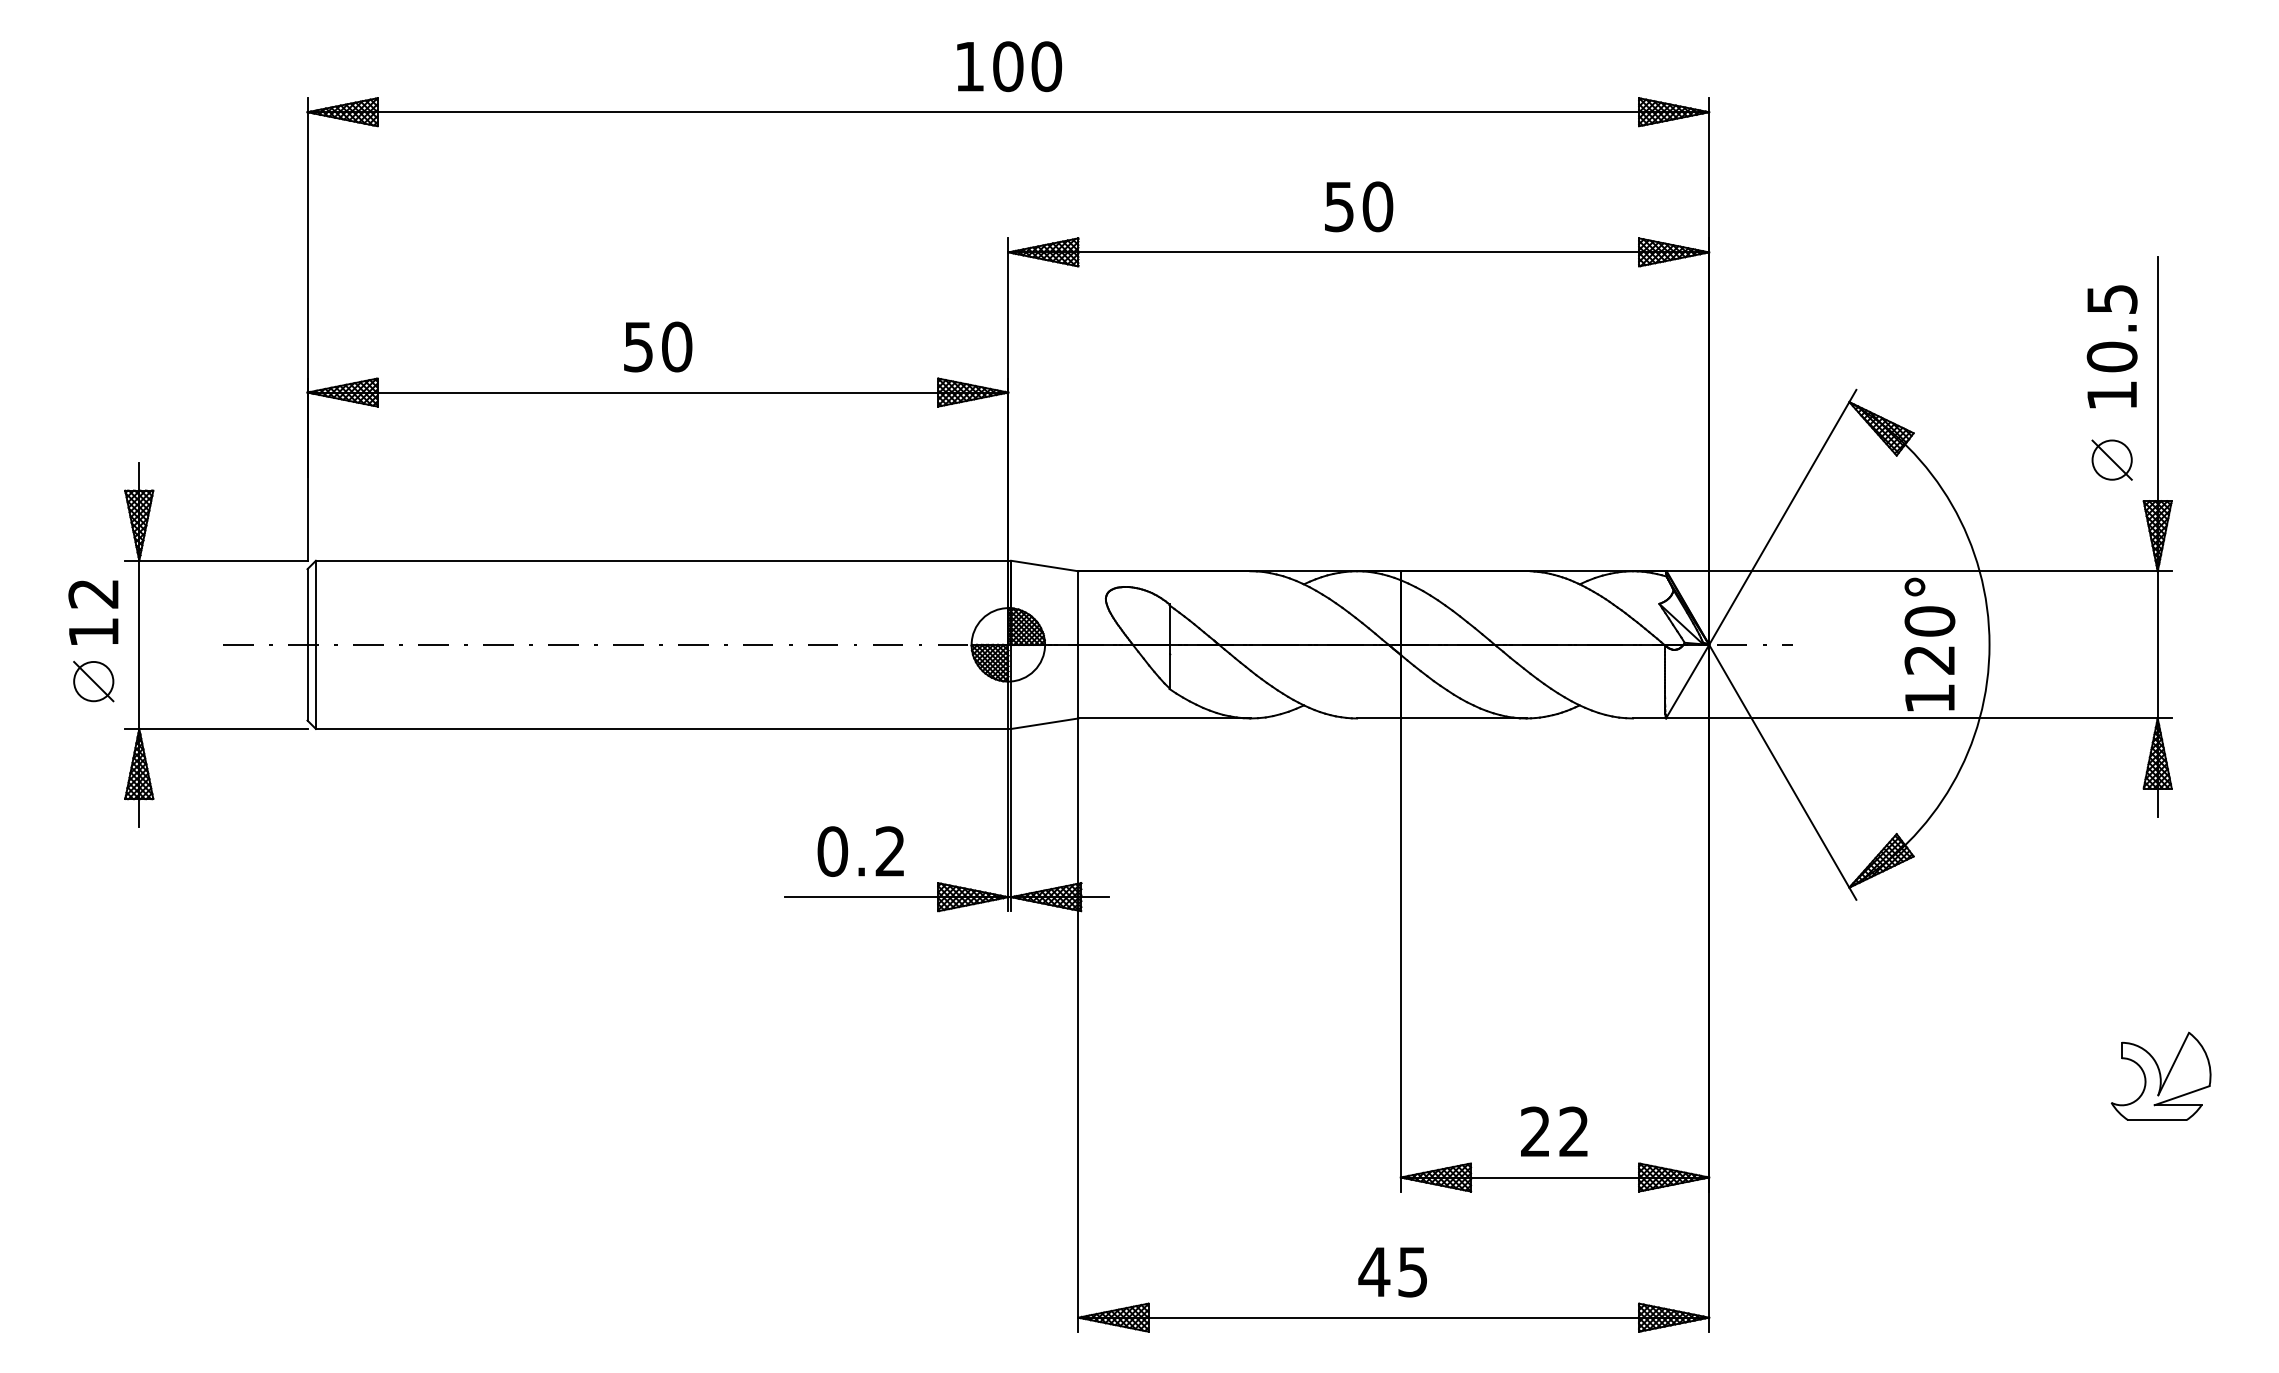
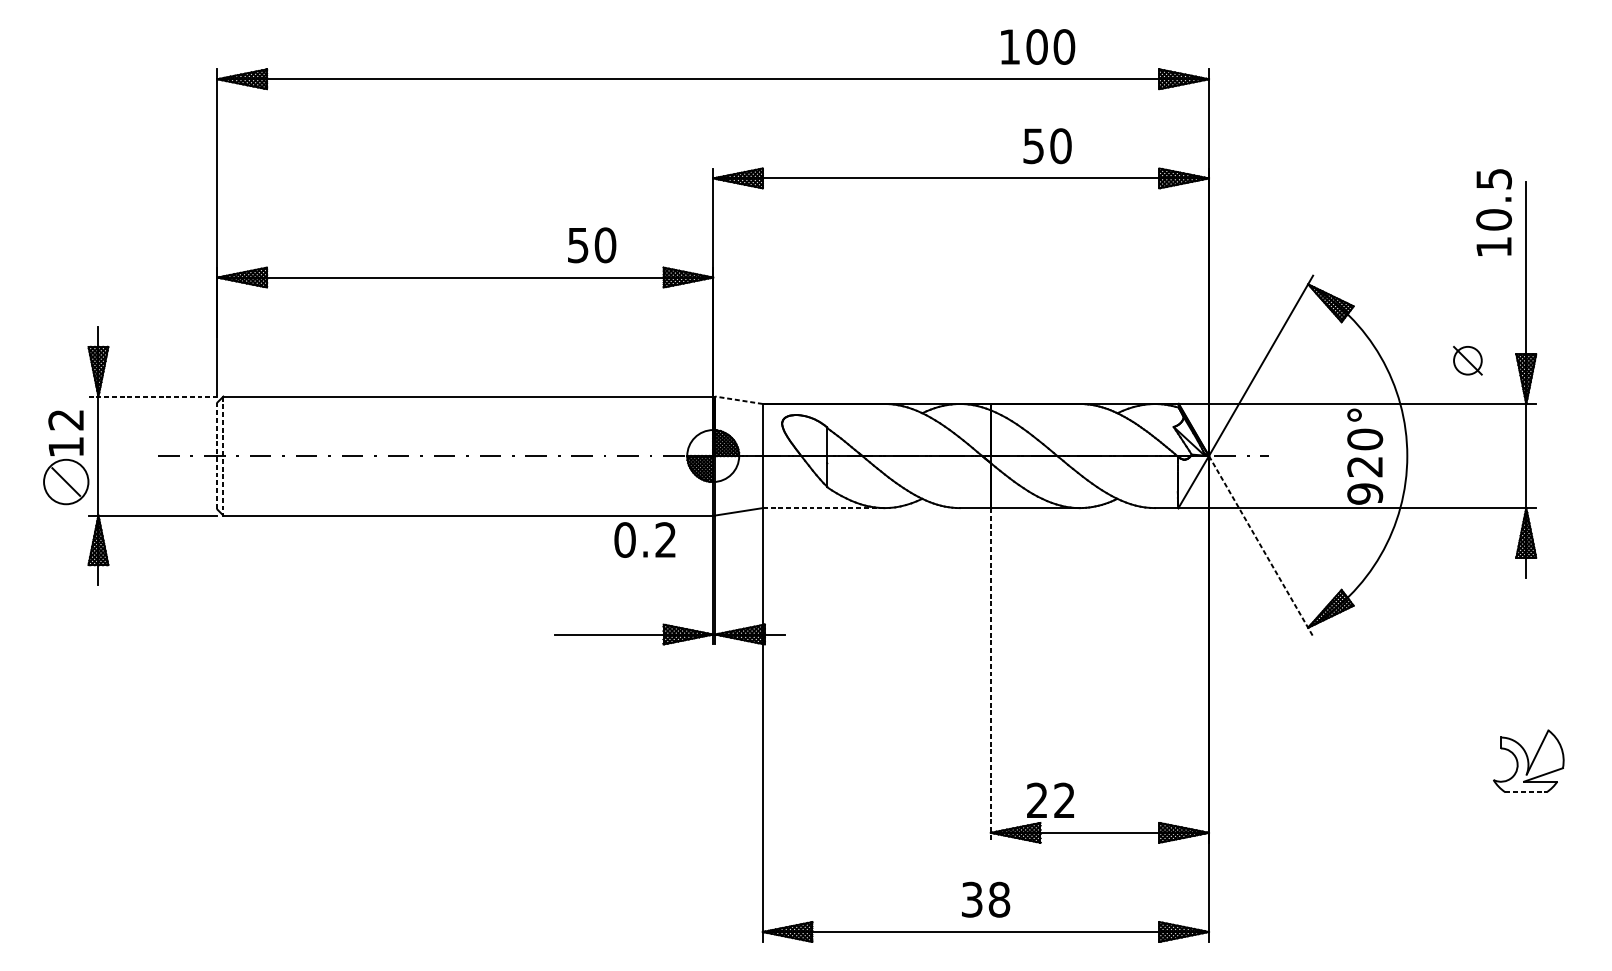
text: (1009, 66) -> (1038, 46), moved
text: (1359, 206) -> (1047, 145), moved
text: (658, 346) -> (592, 244), moved
text: (2111, 346) -> (1493, 212), moved
part: (2111, 459) -> (1467, 360), moved
line: (216, 560) -> (153, 396), solid -> dashed
line: (1044, 565) -> (738, 399), solid -> dashed
line: (307, 644) -> (217, 455), solid -> dashed
line: (315, 645) -> (223, 456), solid -> dashed
circle: (93, 681) -> (66, 481), size x1.6
text: (1929, 698) -> (1364, 493), 120° -> 920°
line: (1165, 718) -> (824, 508), solid -> dashed
line: (1783, 772) -> (1261, 546), solid -> dashed
text: (860, 851) -> (644, 539), moved
line: (1400, 955) -> (990, 675), solid -> dashed
line: (2157, 1120) -> (1526, 792), solid -> dashed
text: (1554, 1131) -> (1050, 800), moved
text: (1393, 1271) -> (985, 899), 45 -> 38

